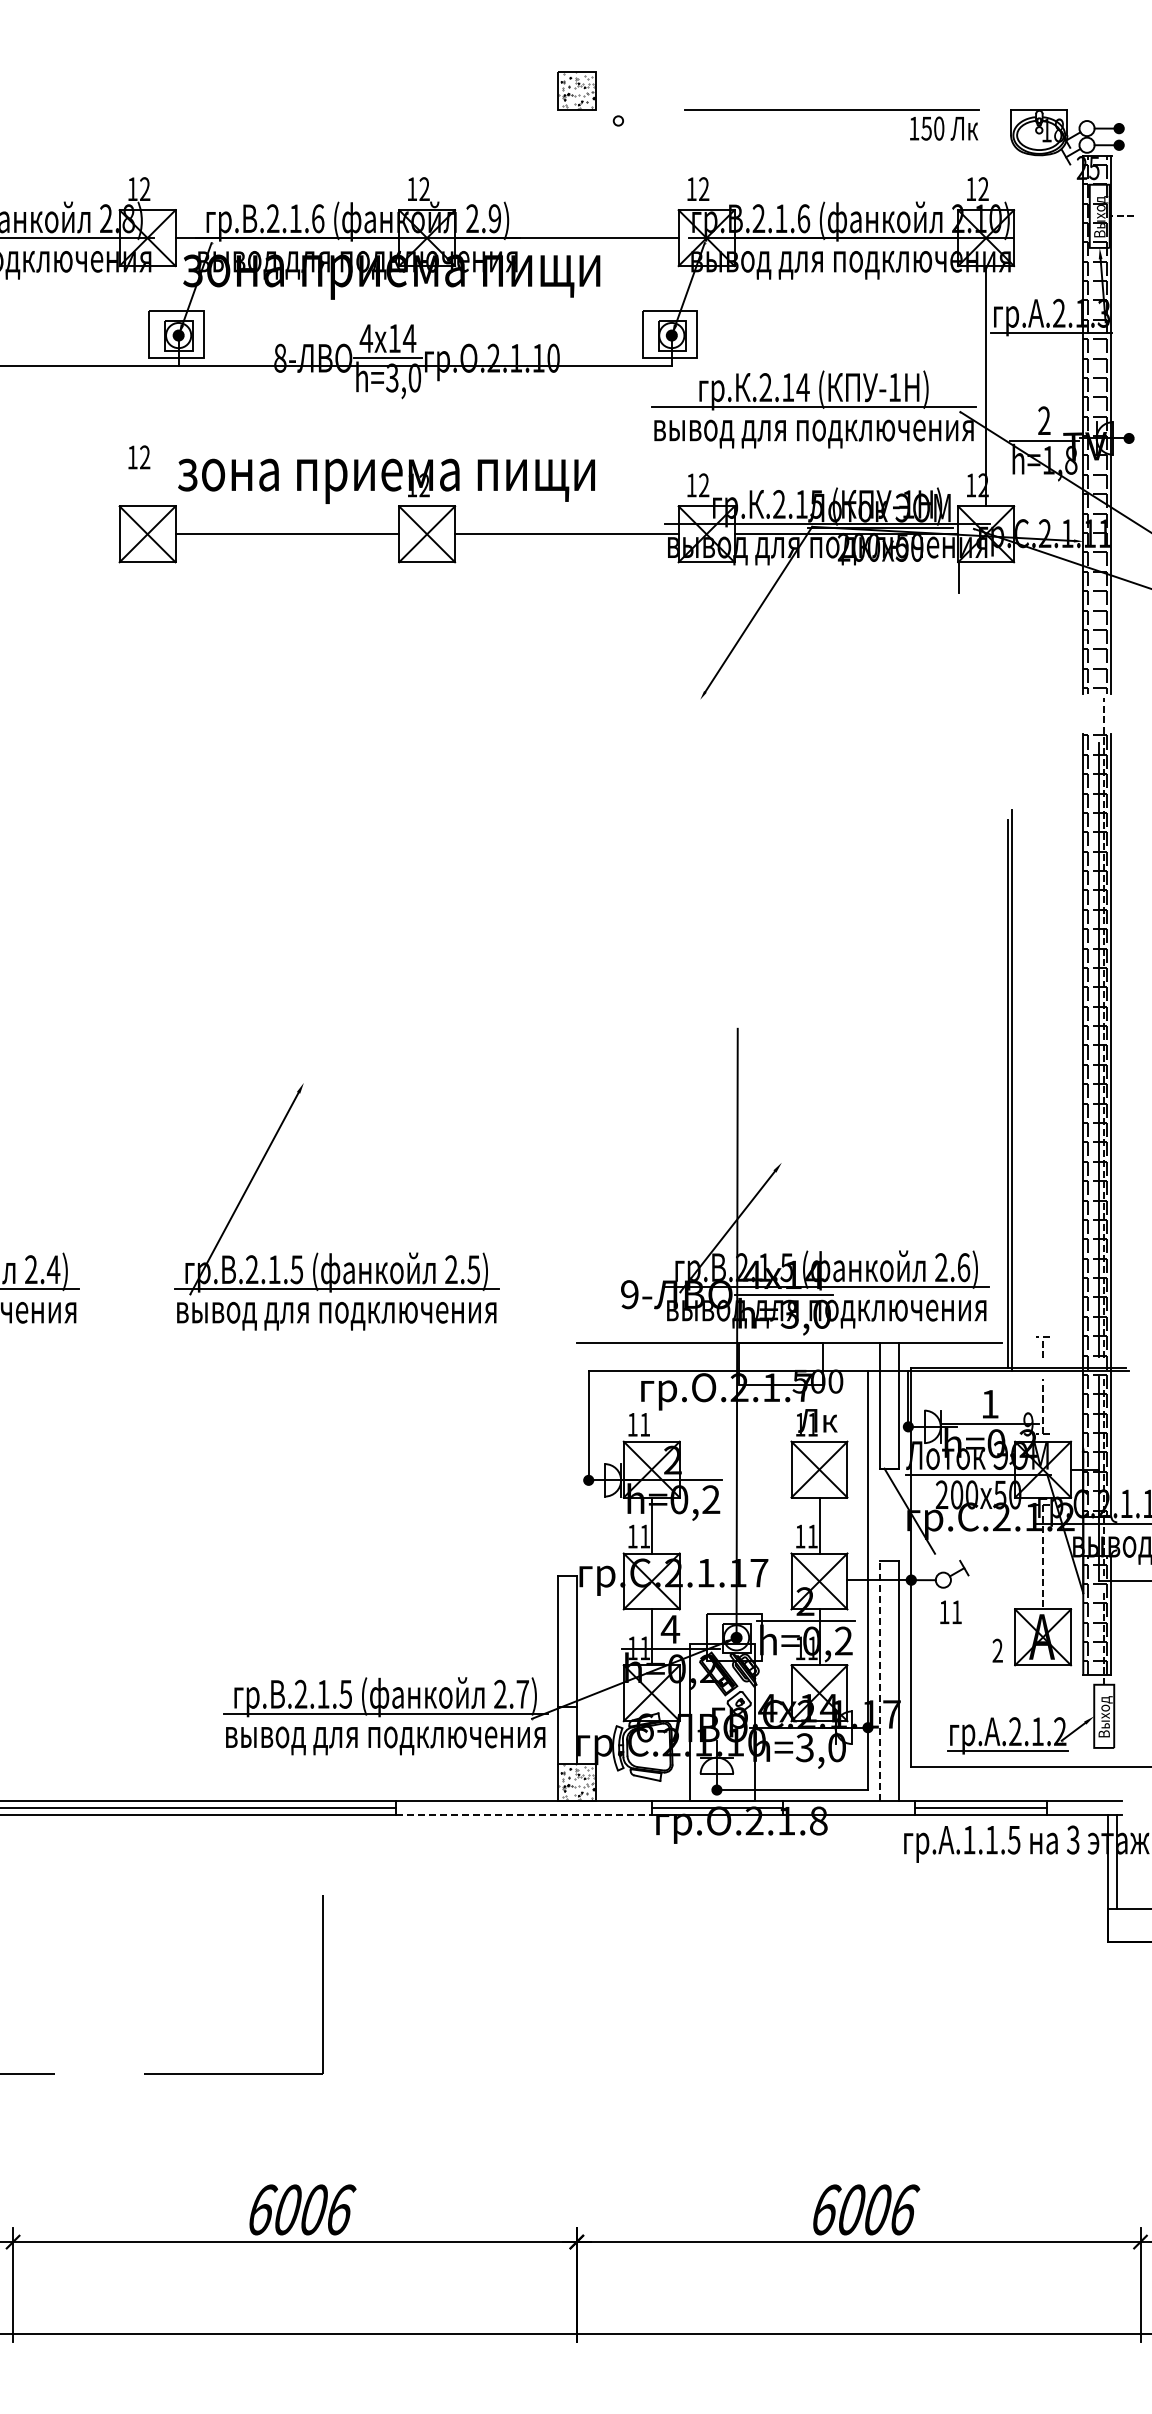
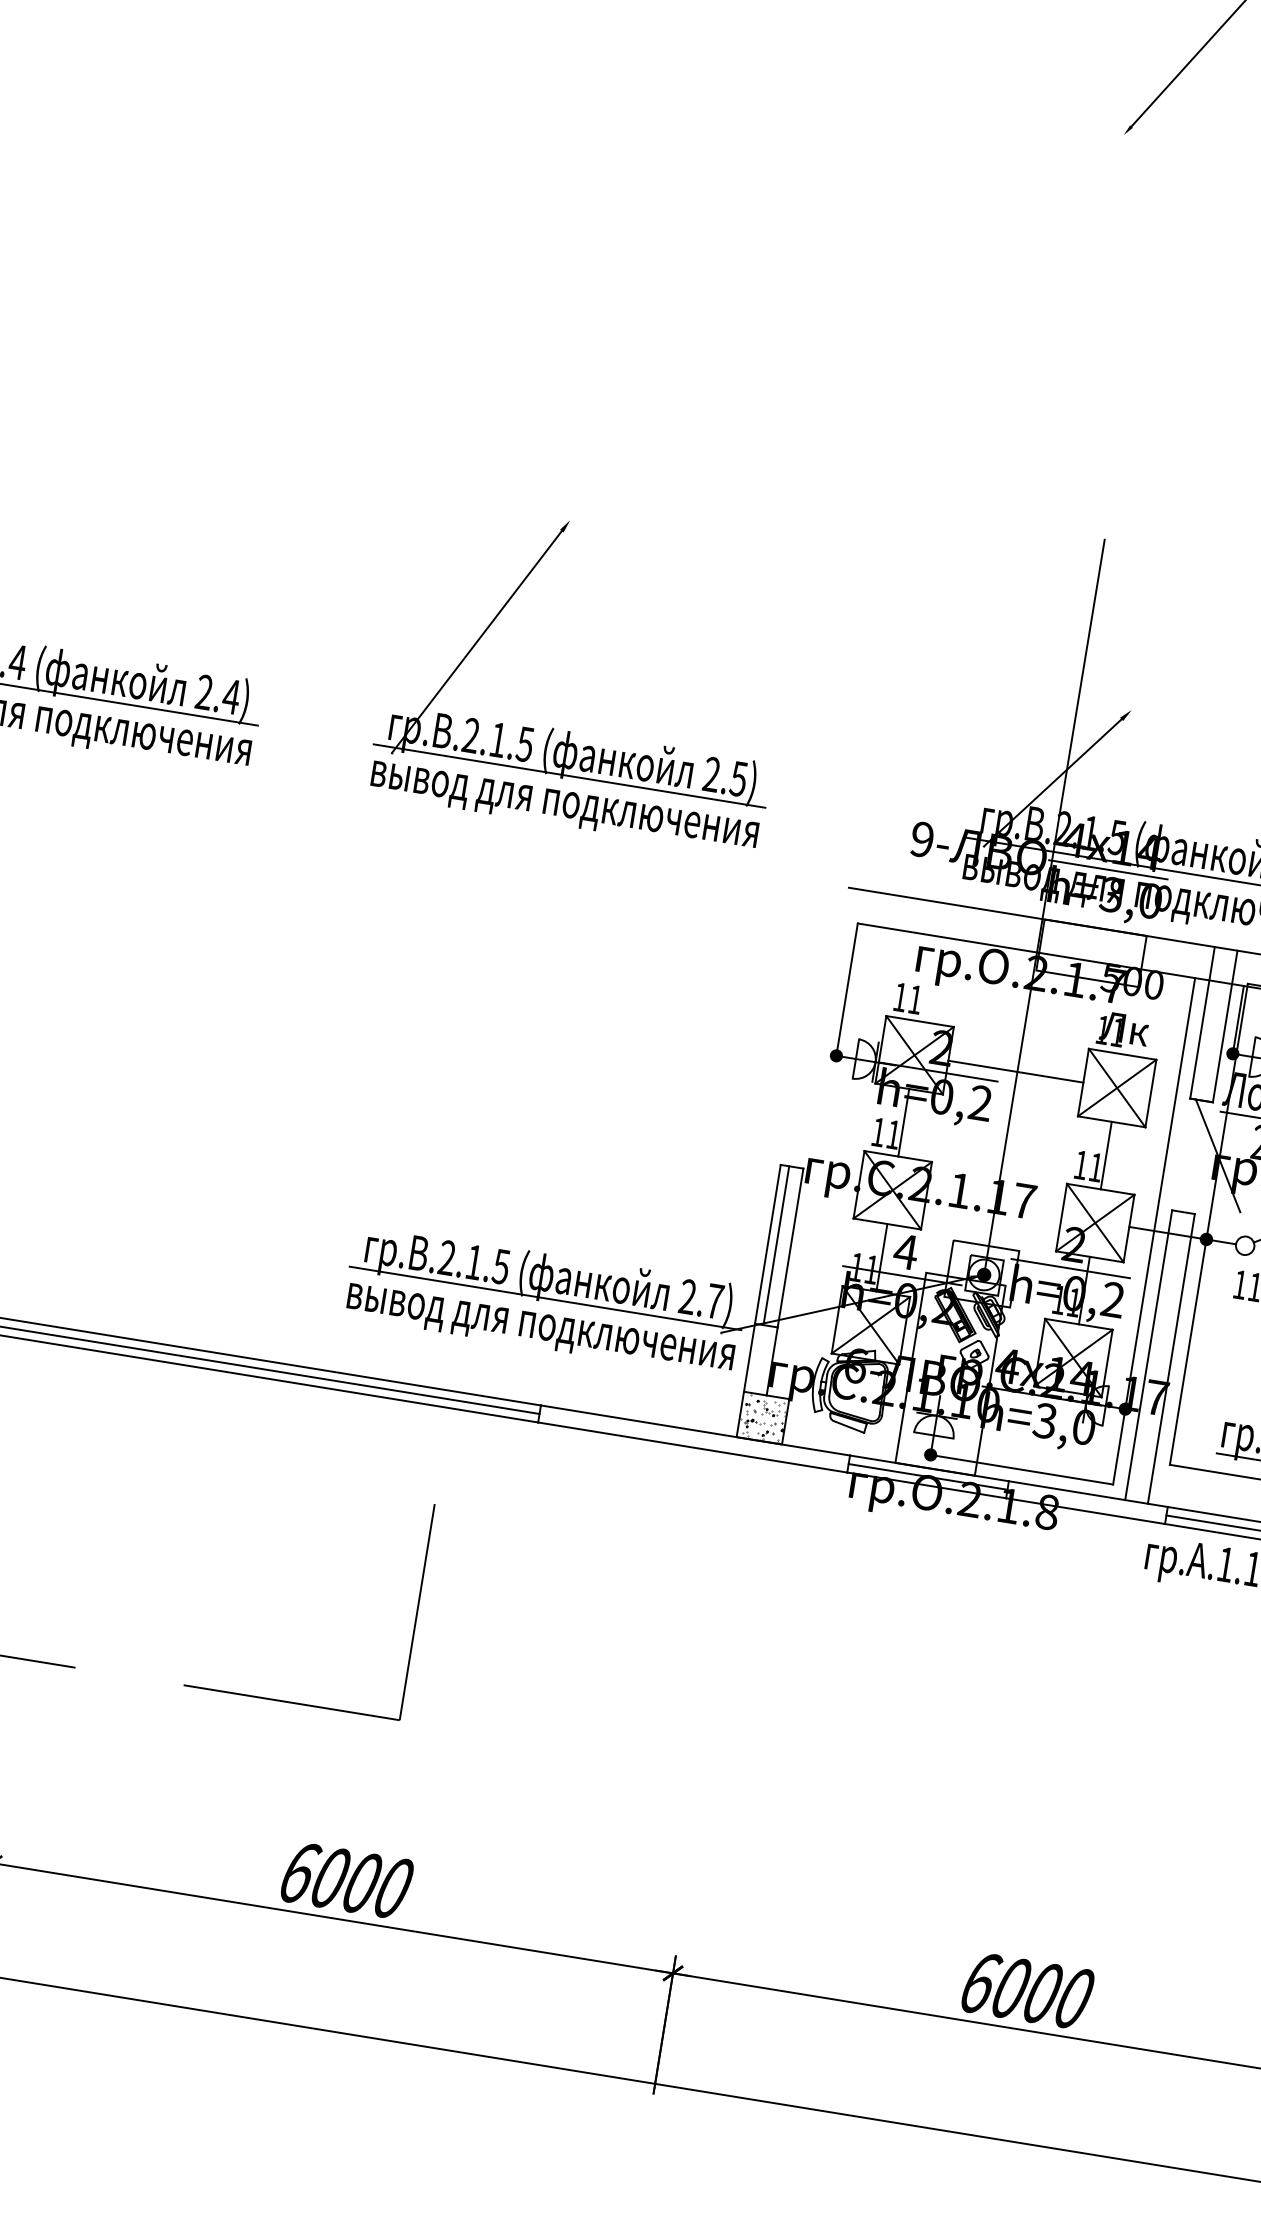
line: (735, 1469) -> (1015, 1071), added
line: (565, 1641) -> (776, 1245), added
line: (879, 1681) -> (1148, 1355), dashed -> solid
line: (523, 1815) -> (692, 1447), dashed -> solid
text: (341, 2209) -> (395, 1887), 6006 -> 6000
text: (905, 2209) -> (1076, 1998), 6006 -> 6000

